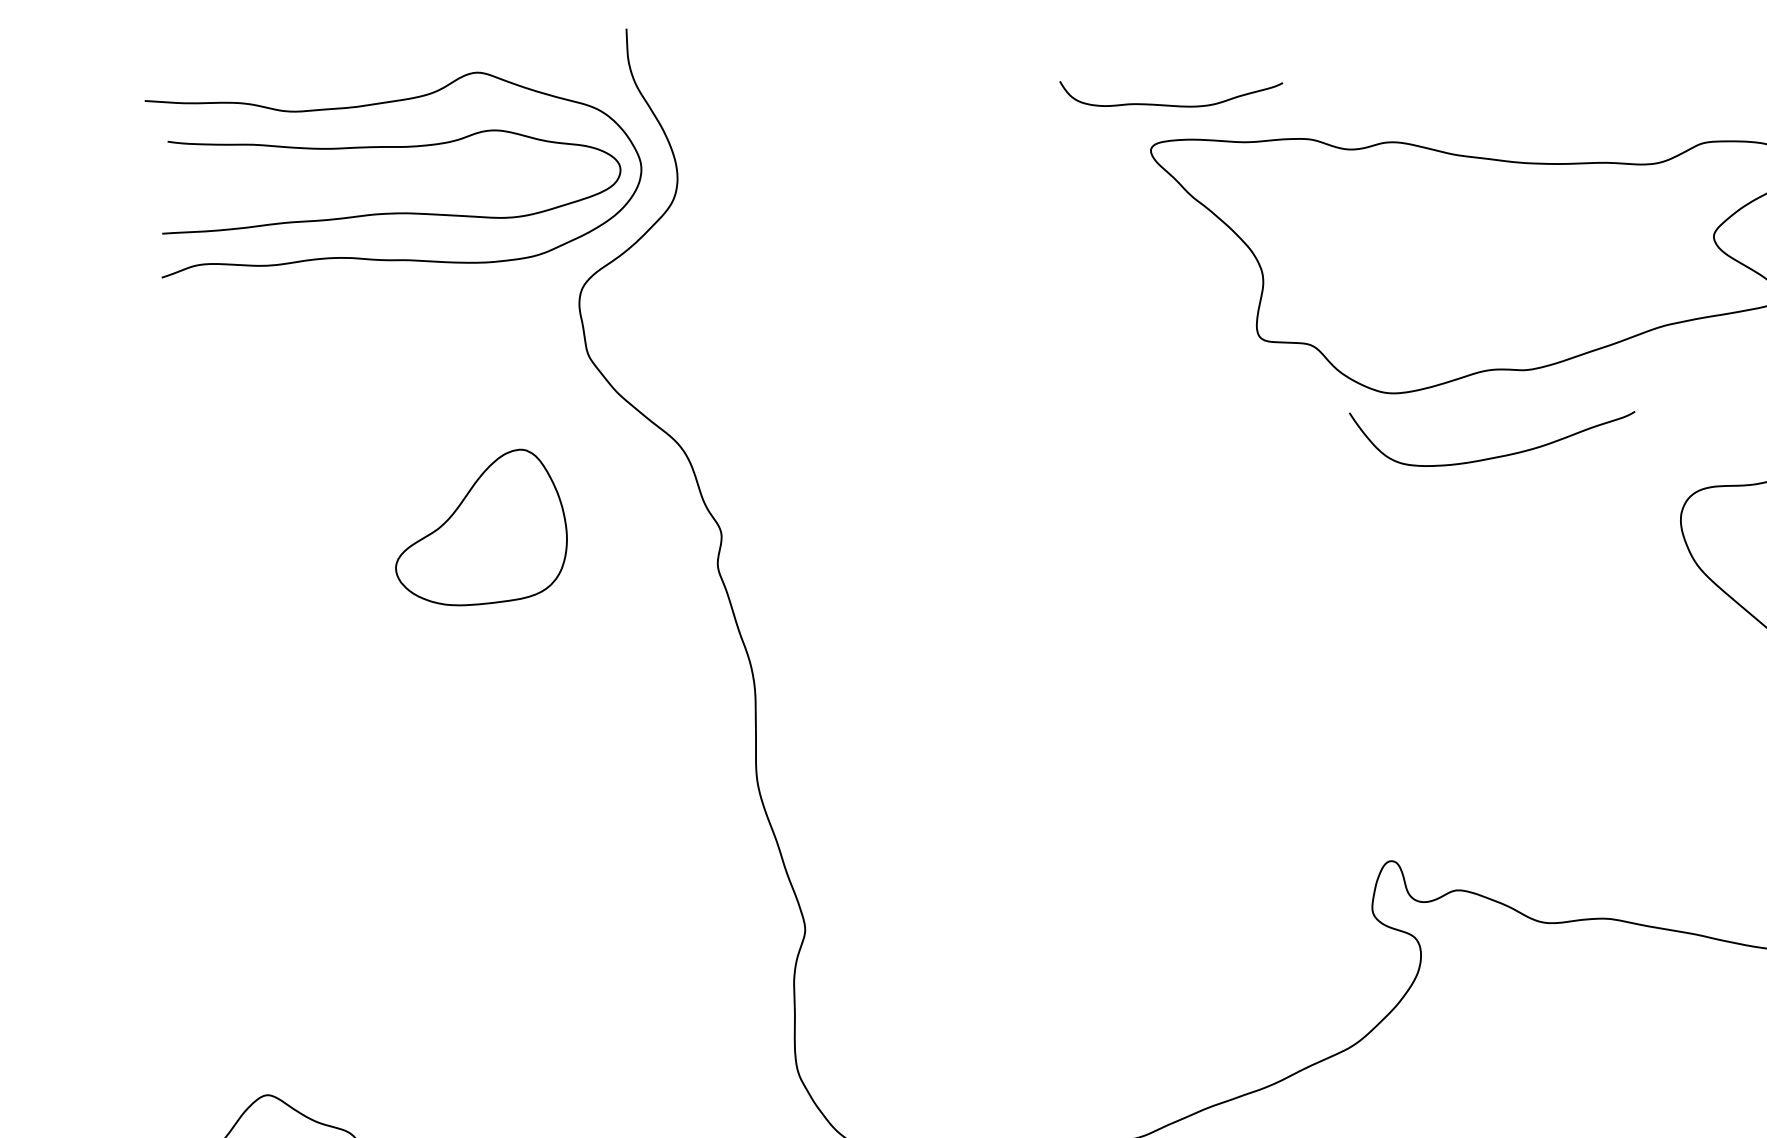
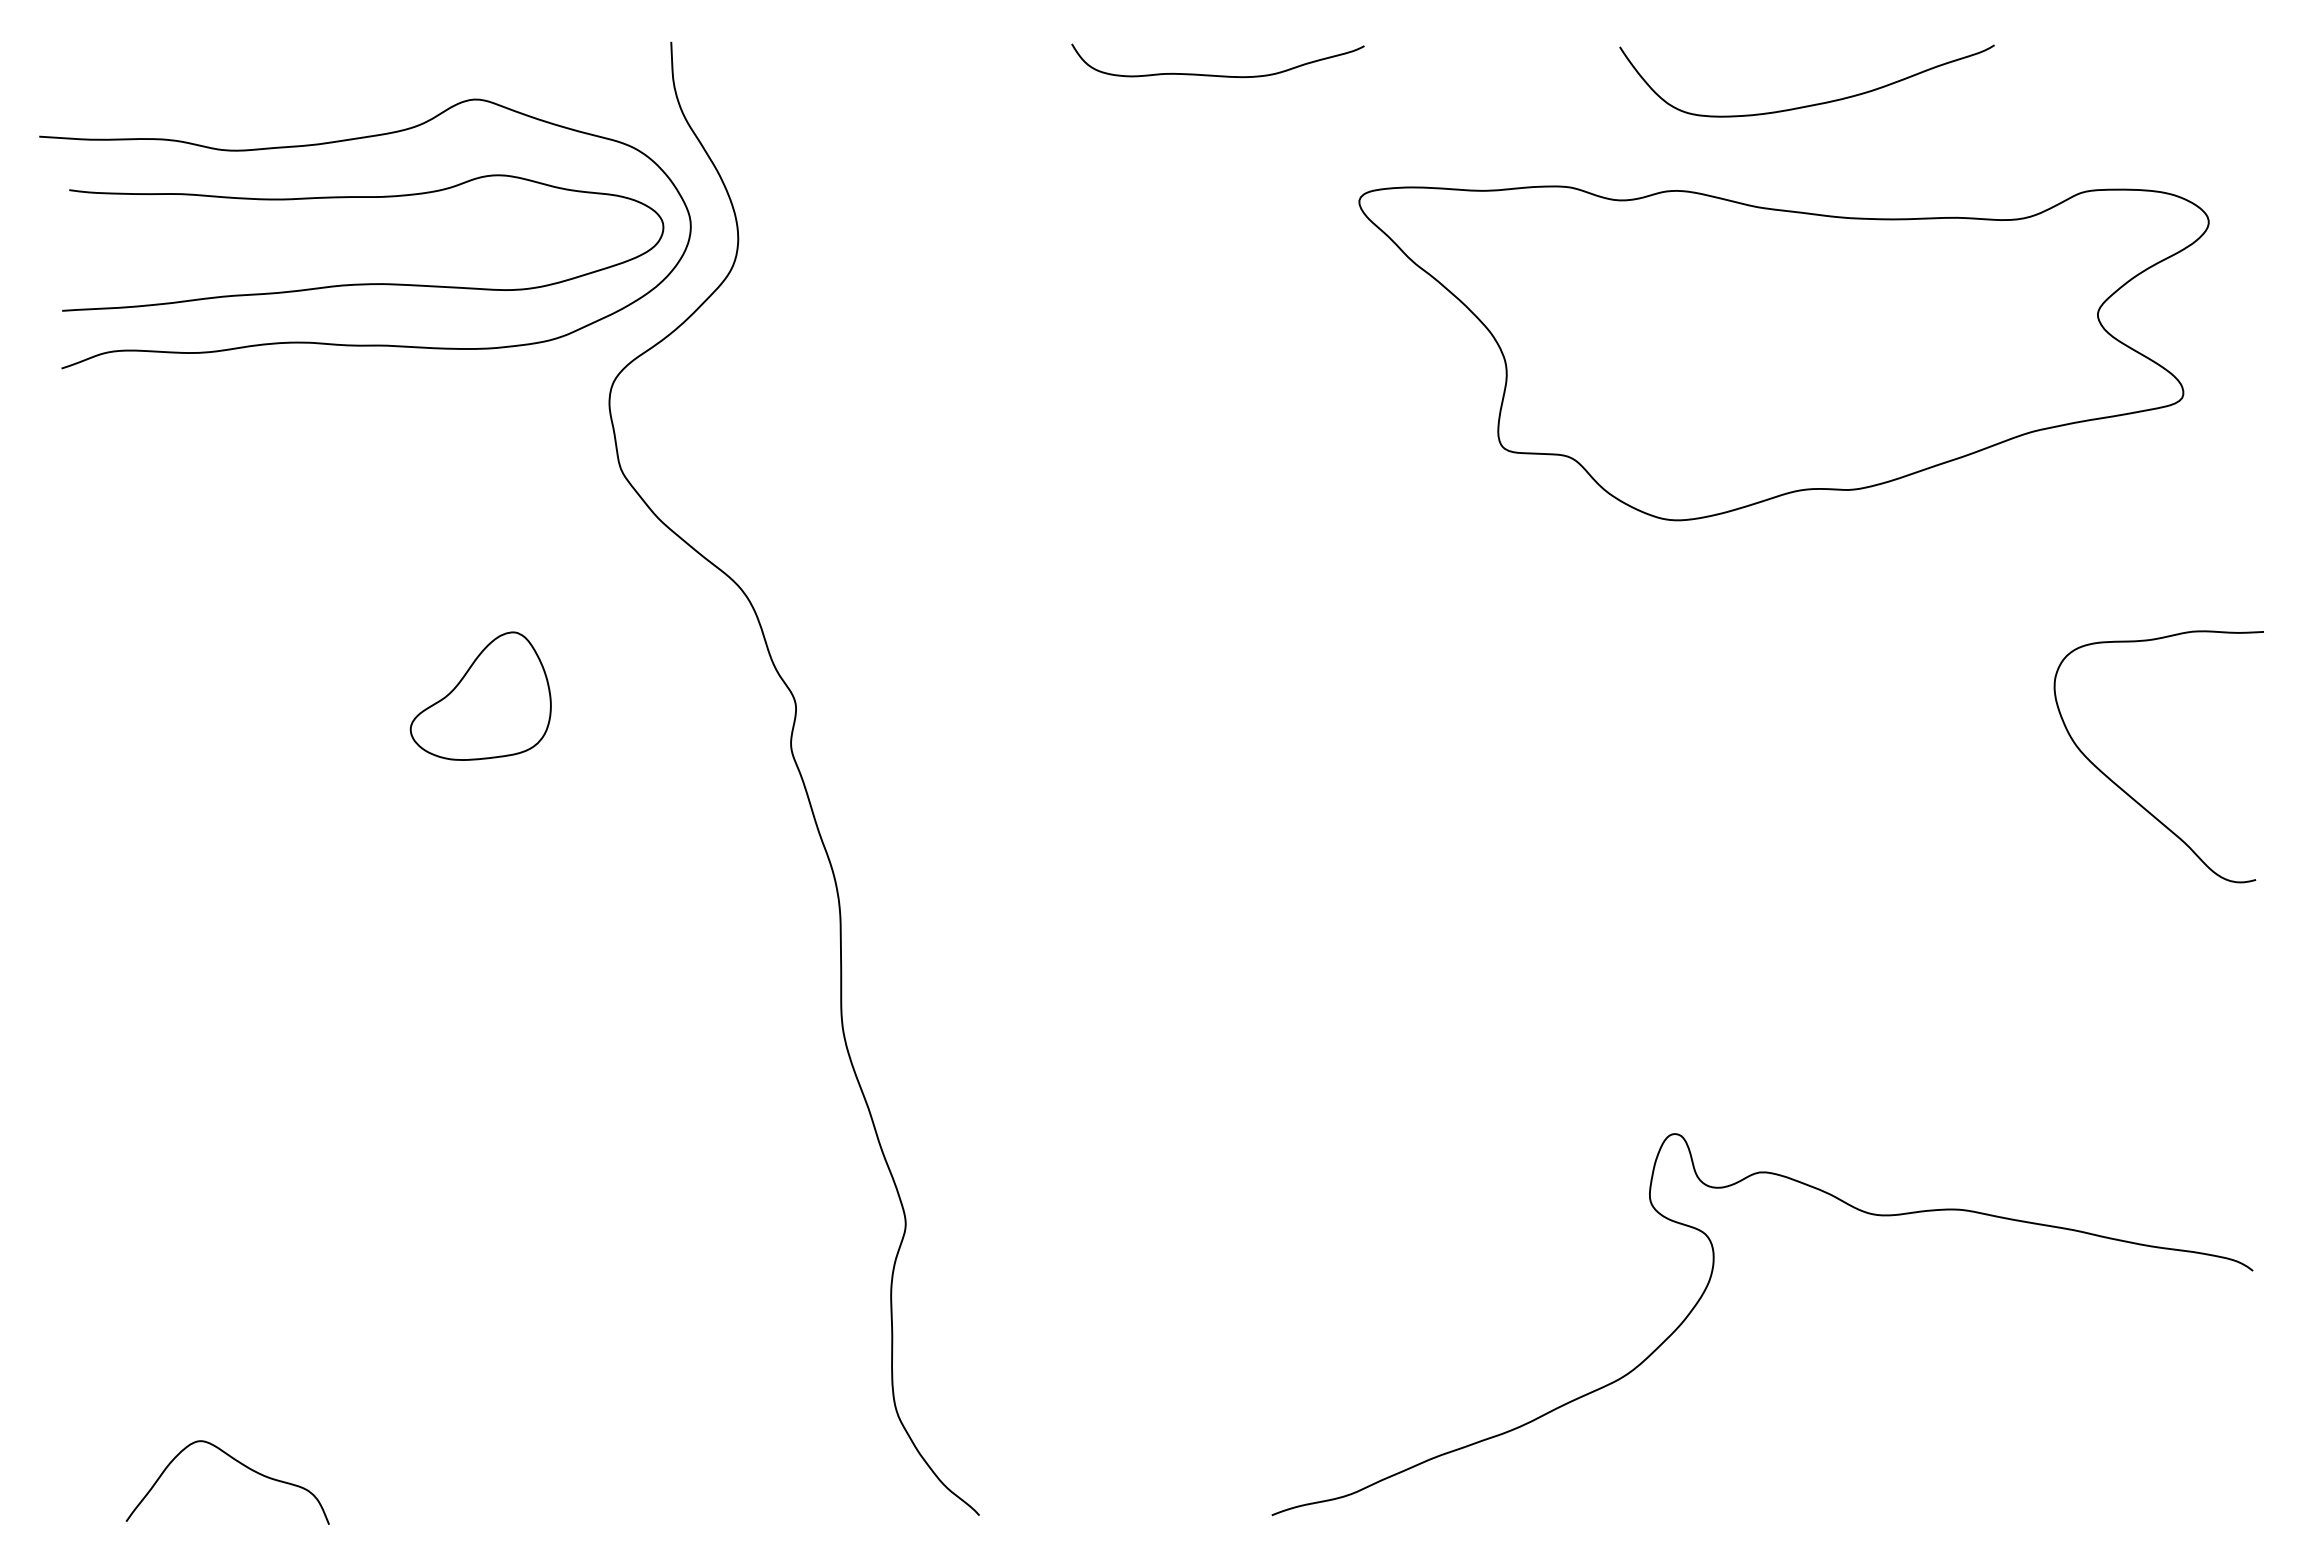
curve: (1167, 104) -> (1213, 74), moved
curve: (1494, 456) -> (1810, 104), moved
part: (481, 526) -> (480, 695), size x0.62

